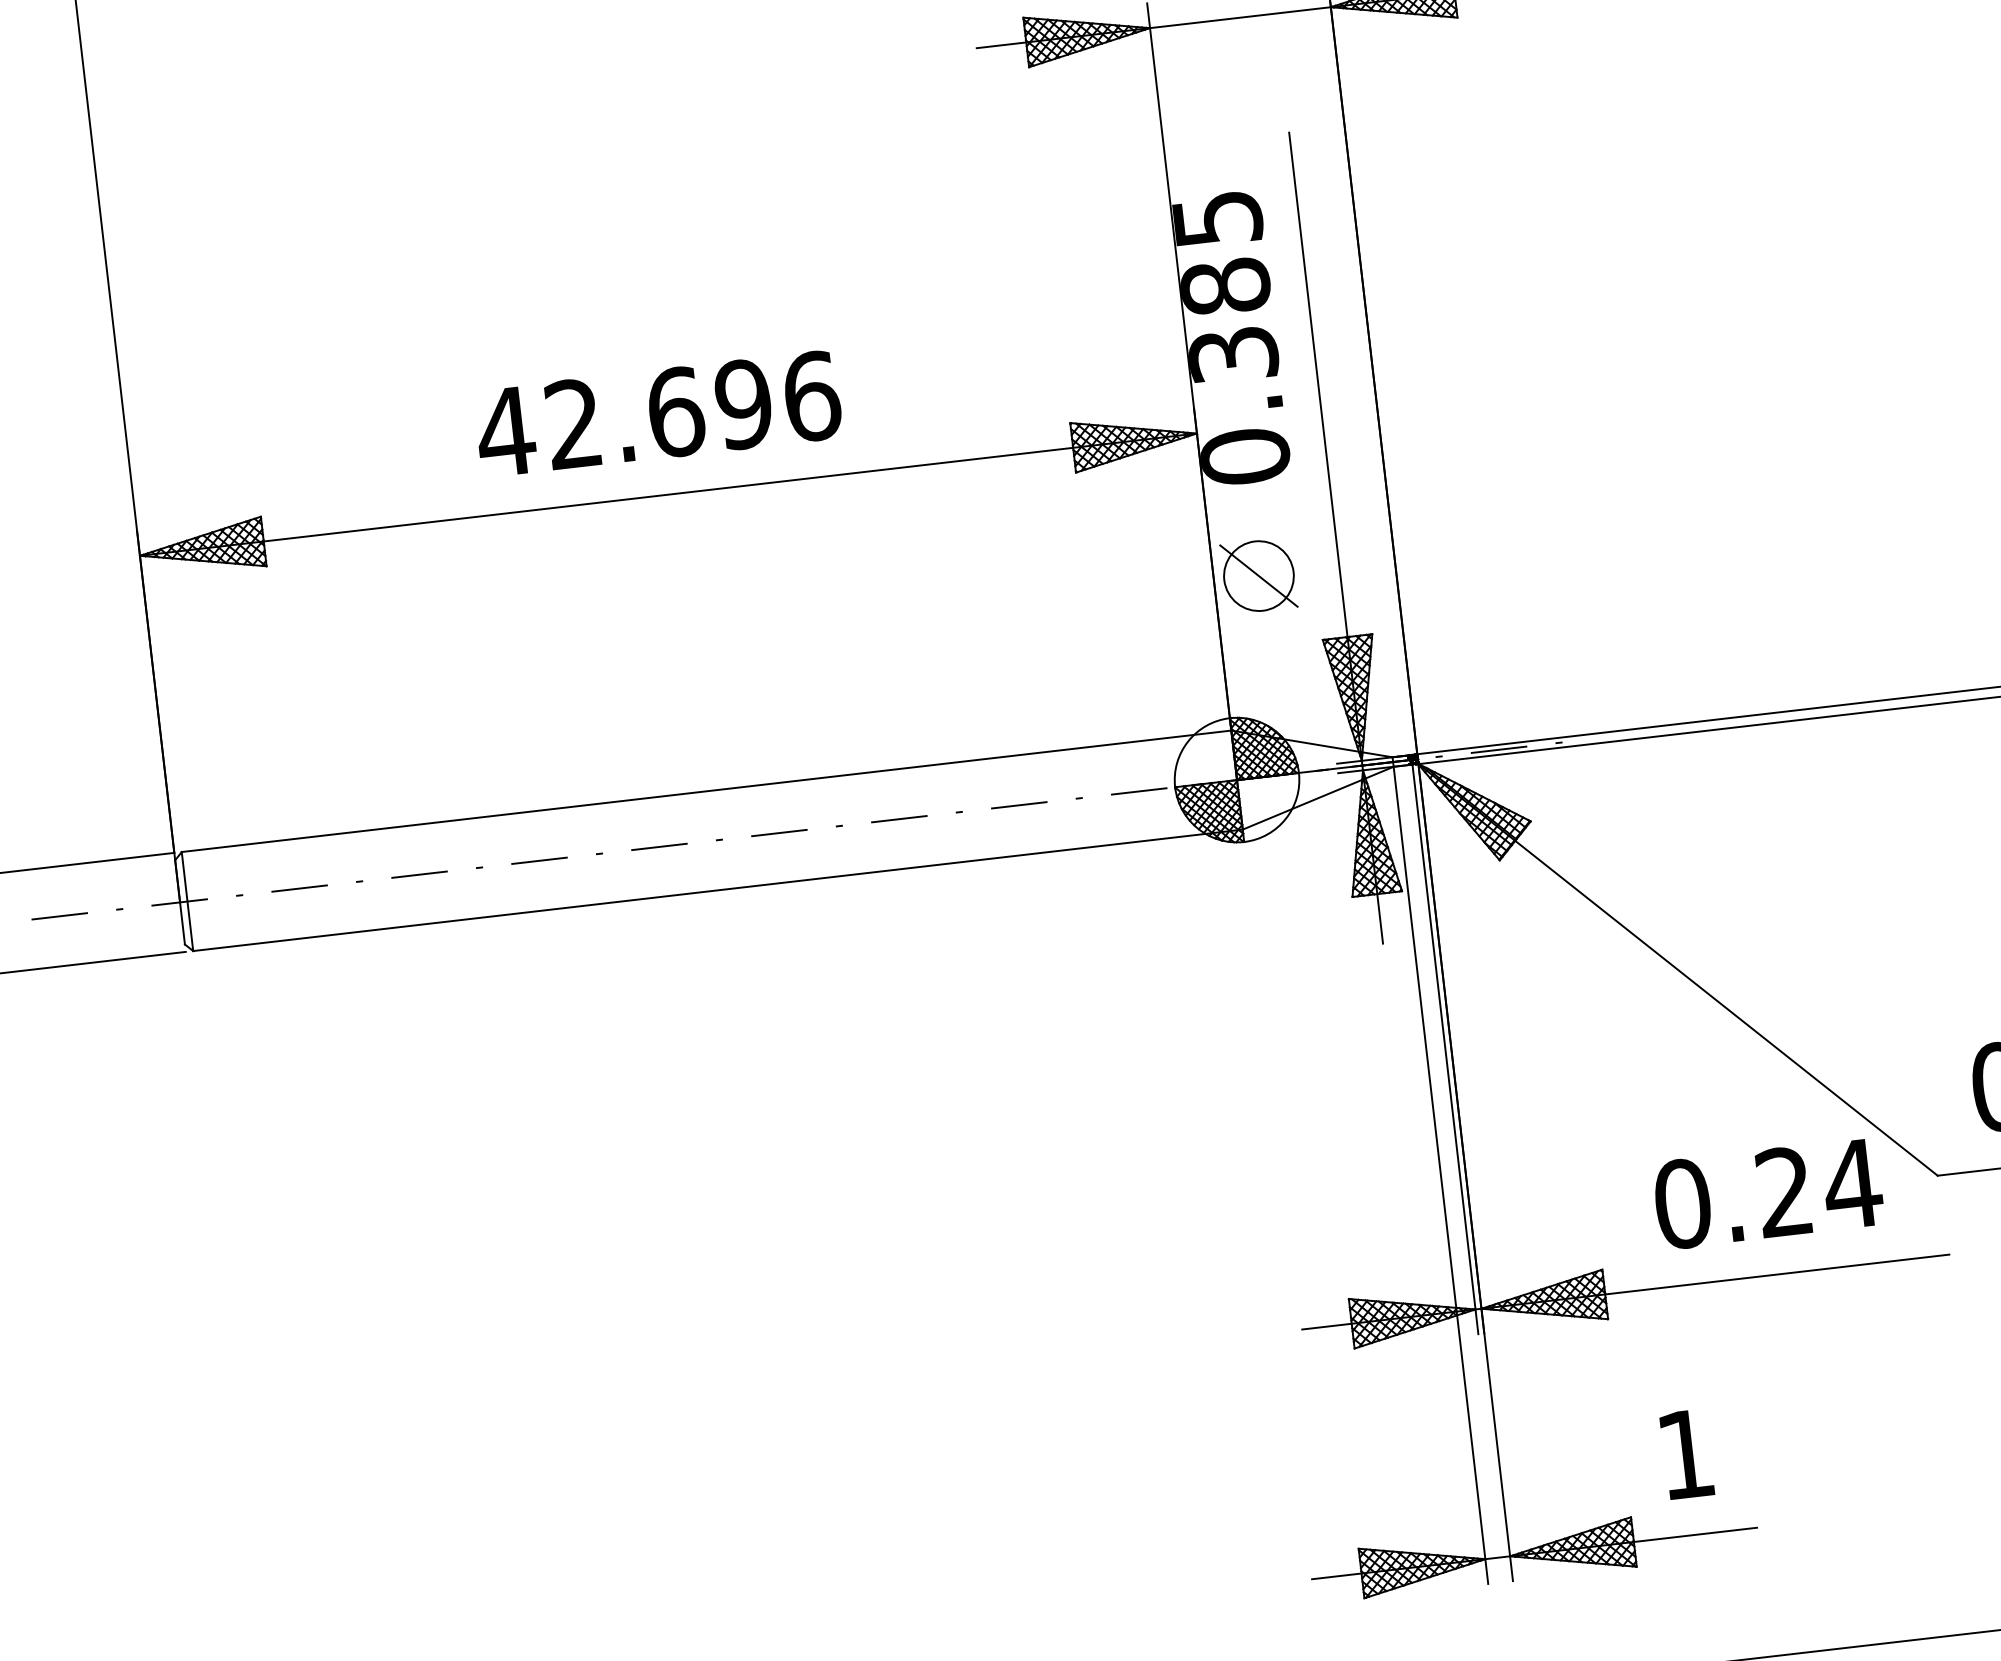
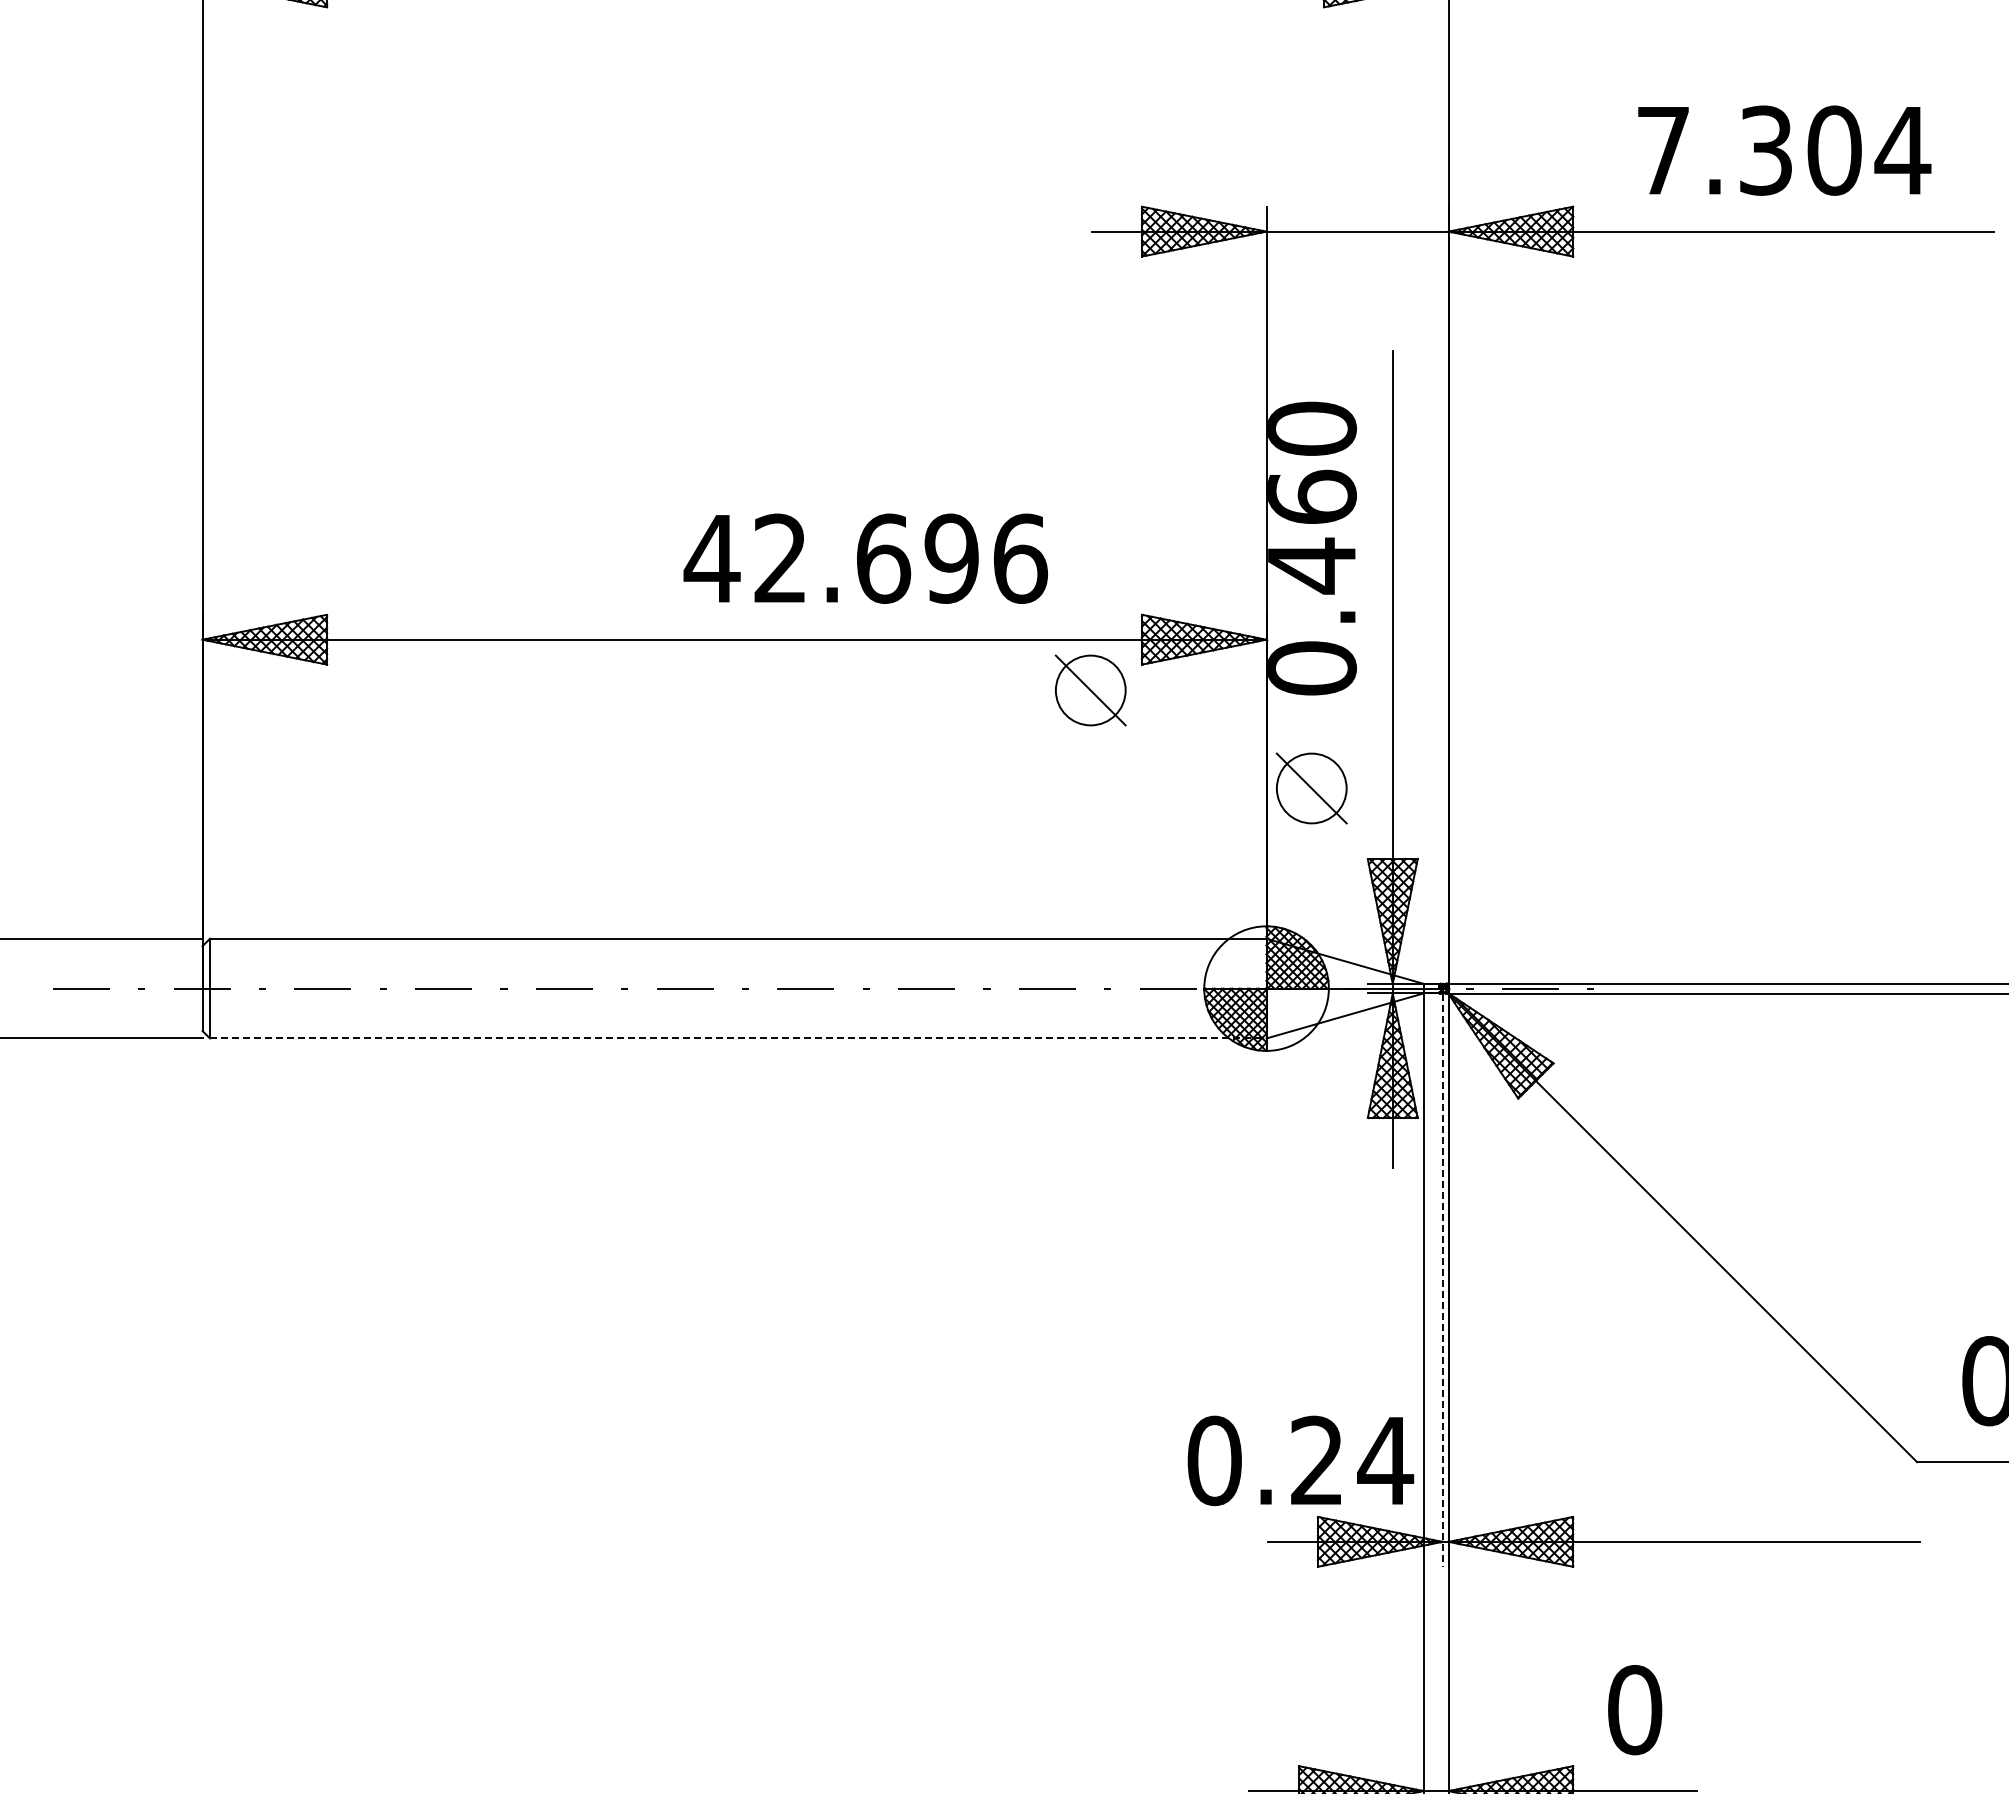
text: (1226, 286) -> (1312, 497), 0.385 -> 0.460
text: (658, 414) -> (865, 558), moved
part: (1027, 504) -> (1090, 690), added
line: (718, 890) -> (738, 1038), solid -> dashed
line: (1445, 1049) -> (1442, 1280), solid -> dashed
text: (1768, 1193) -> (1300, 1460), moved
text: (1686, 1454) -> (1635, 1710), 1 -> 0

